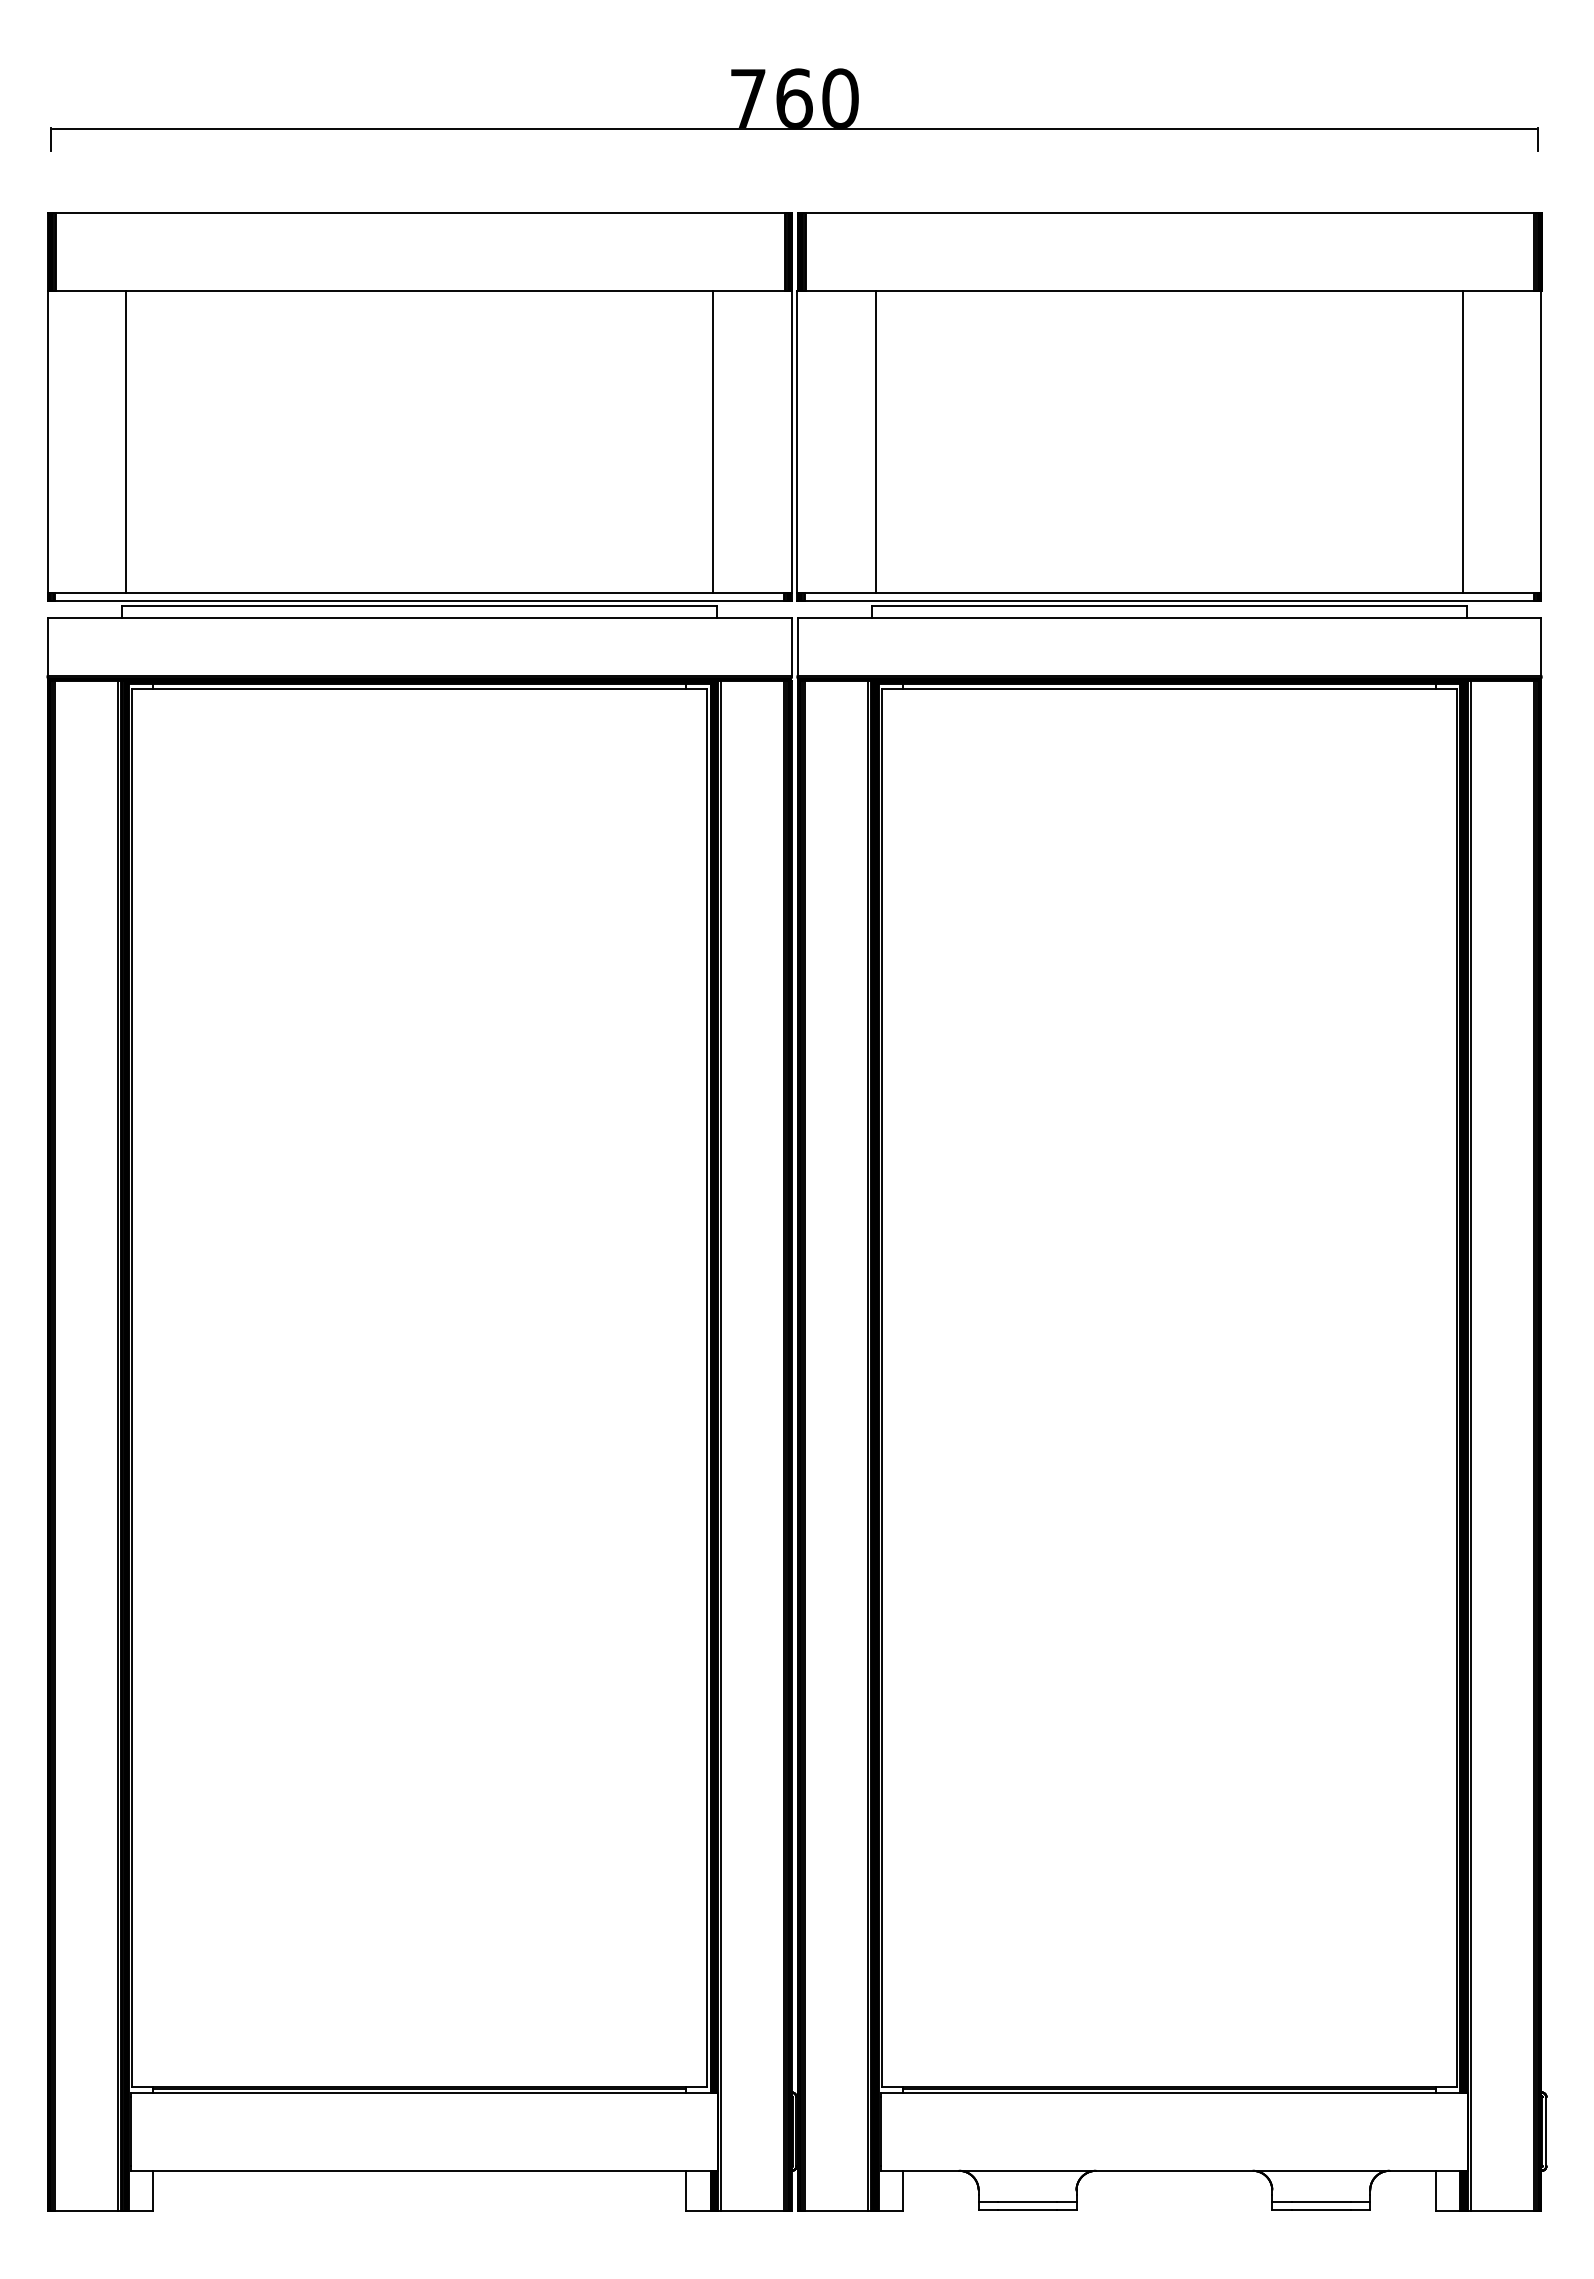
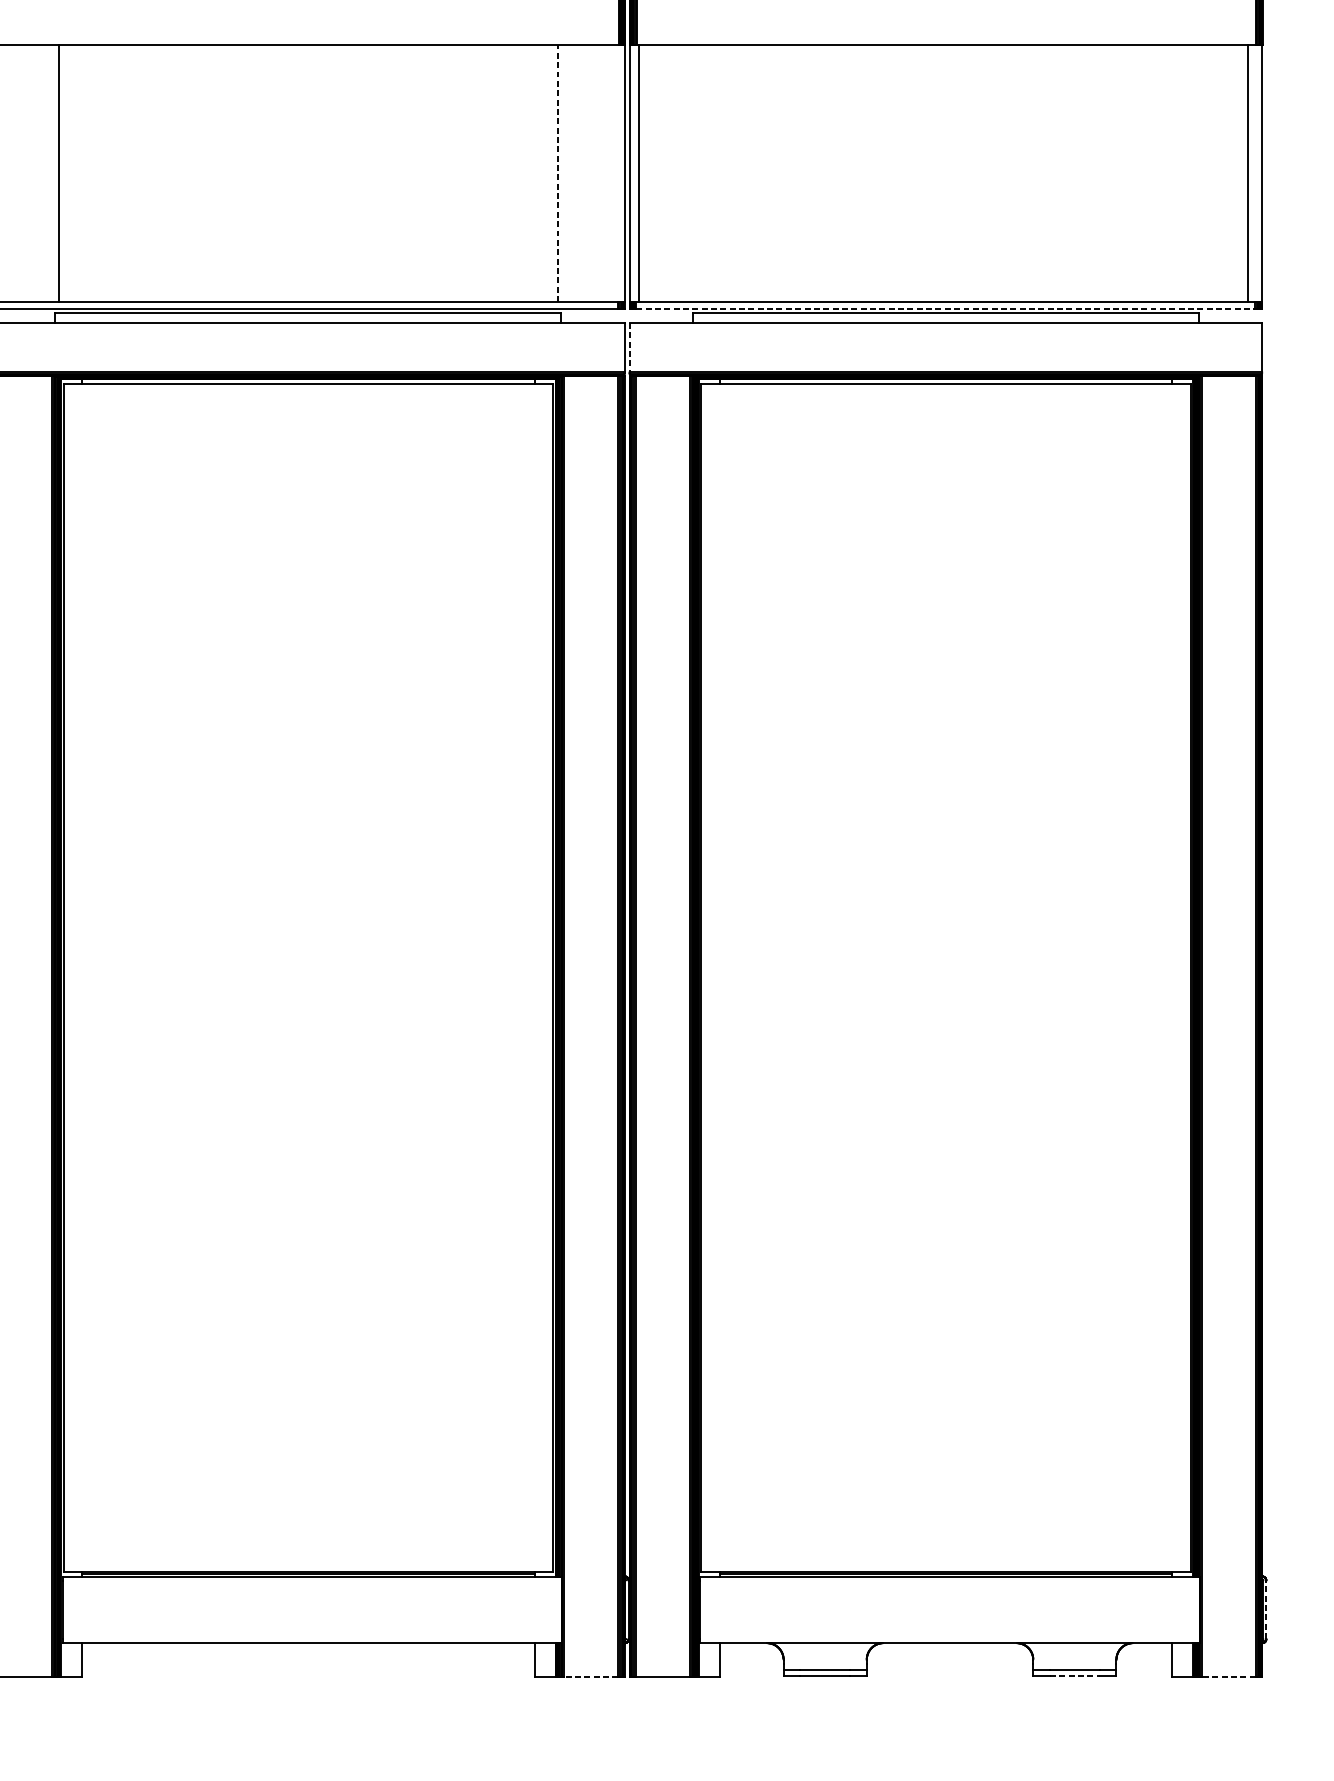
line: (713, 442) -> (558, 173), solid -> dashed
line: (875, 442) -> (638, 173), moved
line: (1463, 442) -> (1248, 173), moved
line: (1169, 600) -> (945, 308), solid -> dashed
line: (797, 647) -> (629, 348), solid -> dashed
line: (1546, 2131) -> (1266, 1609), solid -> dashed
line: (1321, 2209) -> (1075, 1675), solid -> dashed
line: (752, 2210) -> (591, 1676), solid -> dashed
line: (1502, 2210) -> (1228, 1676), solid -> dashed

